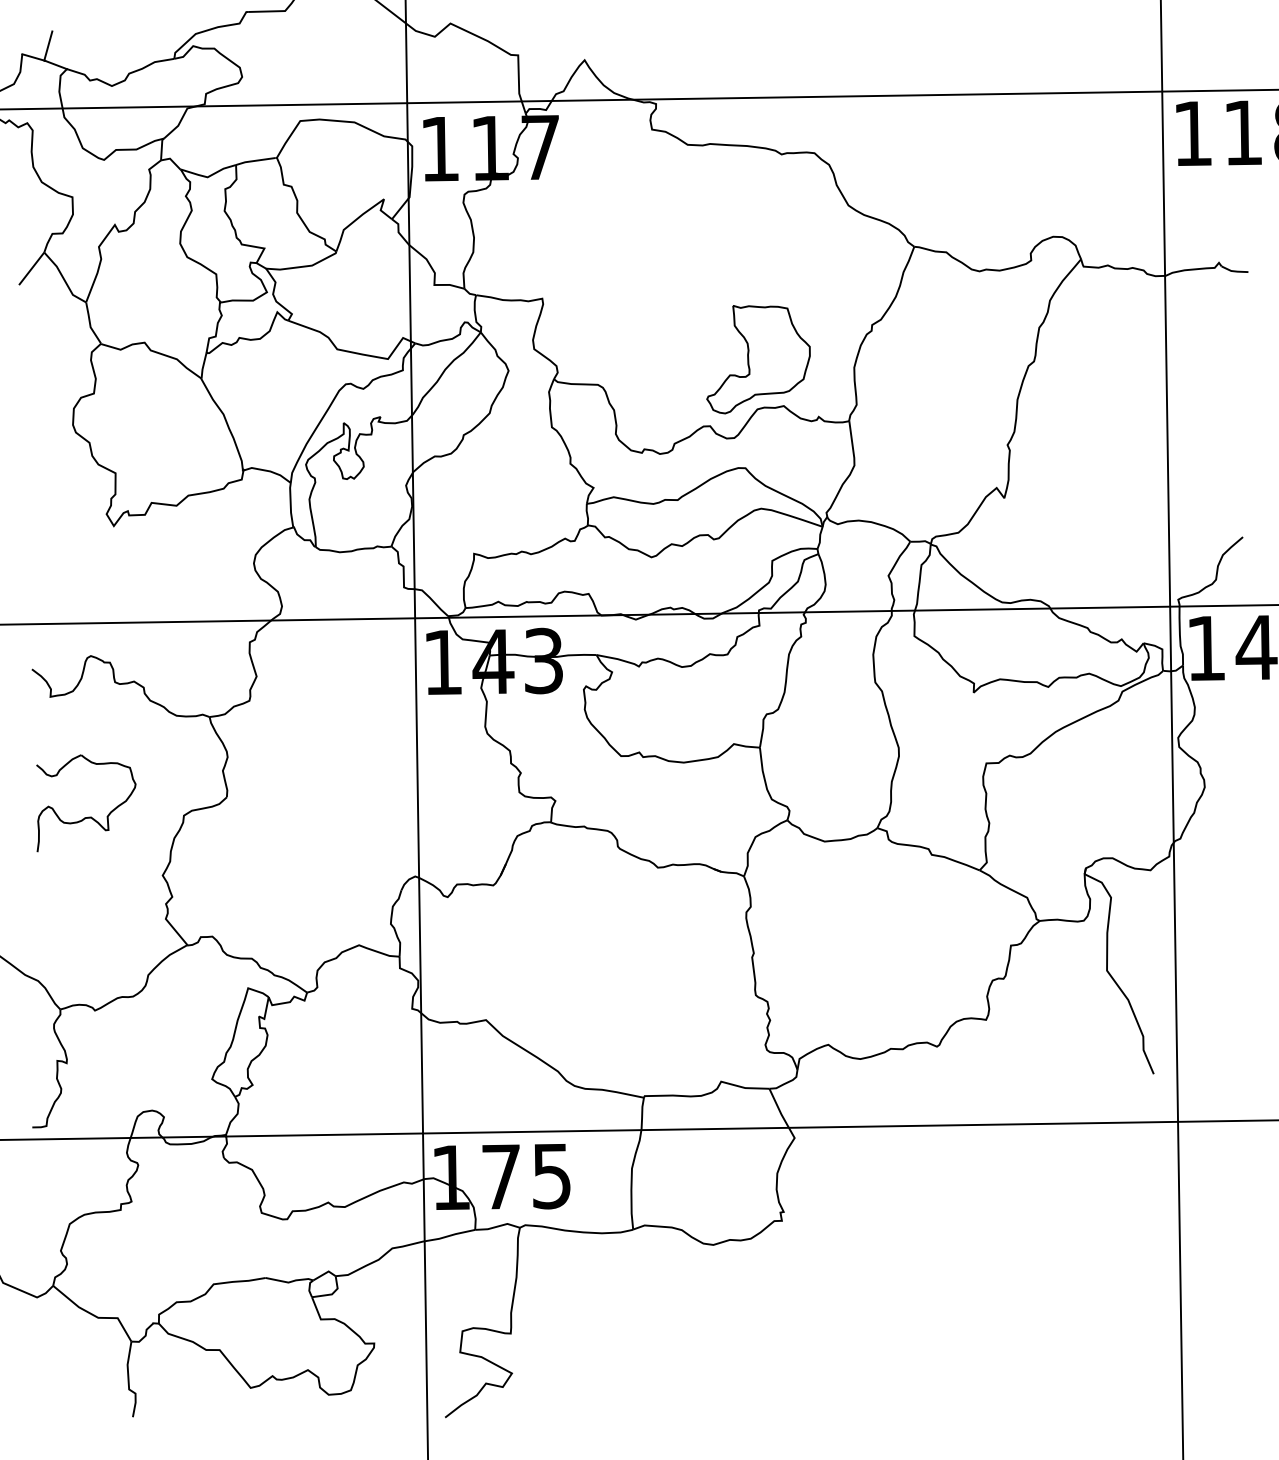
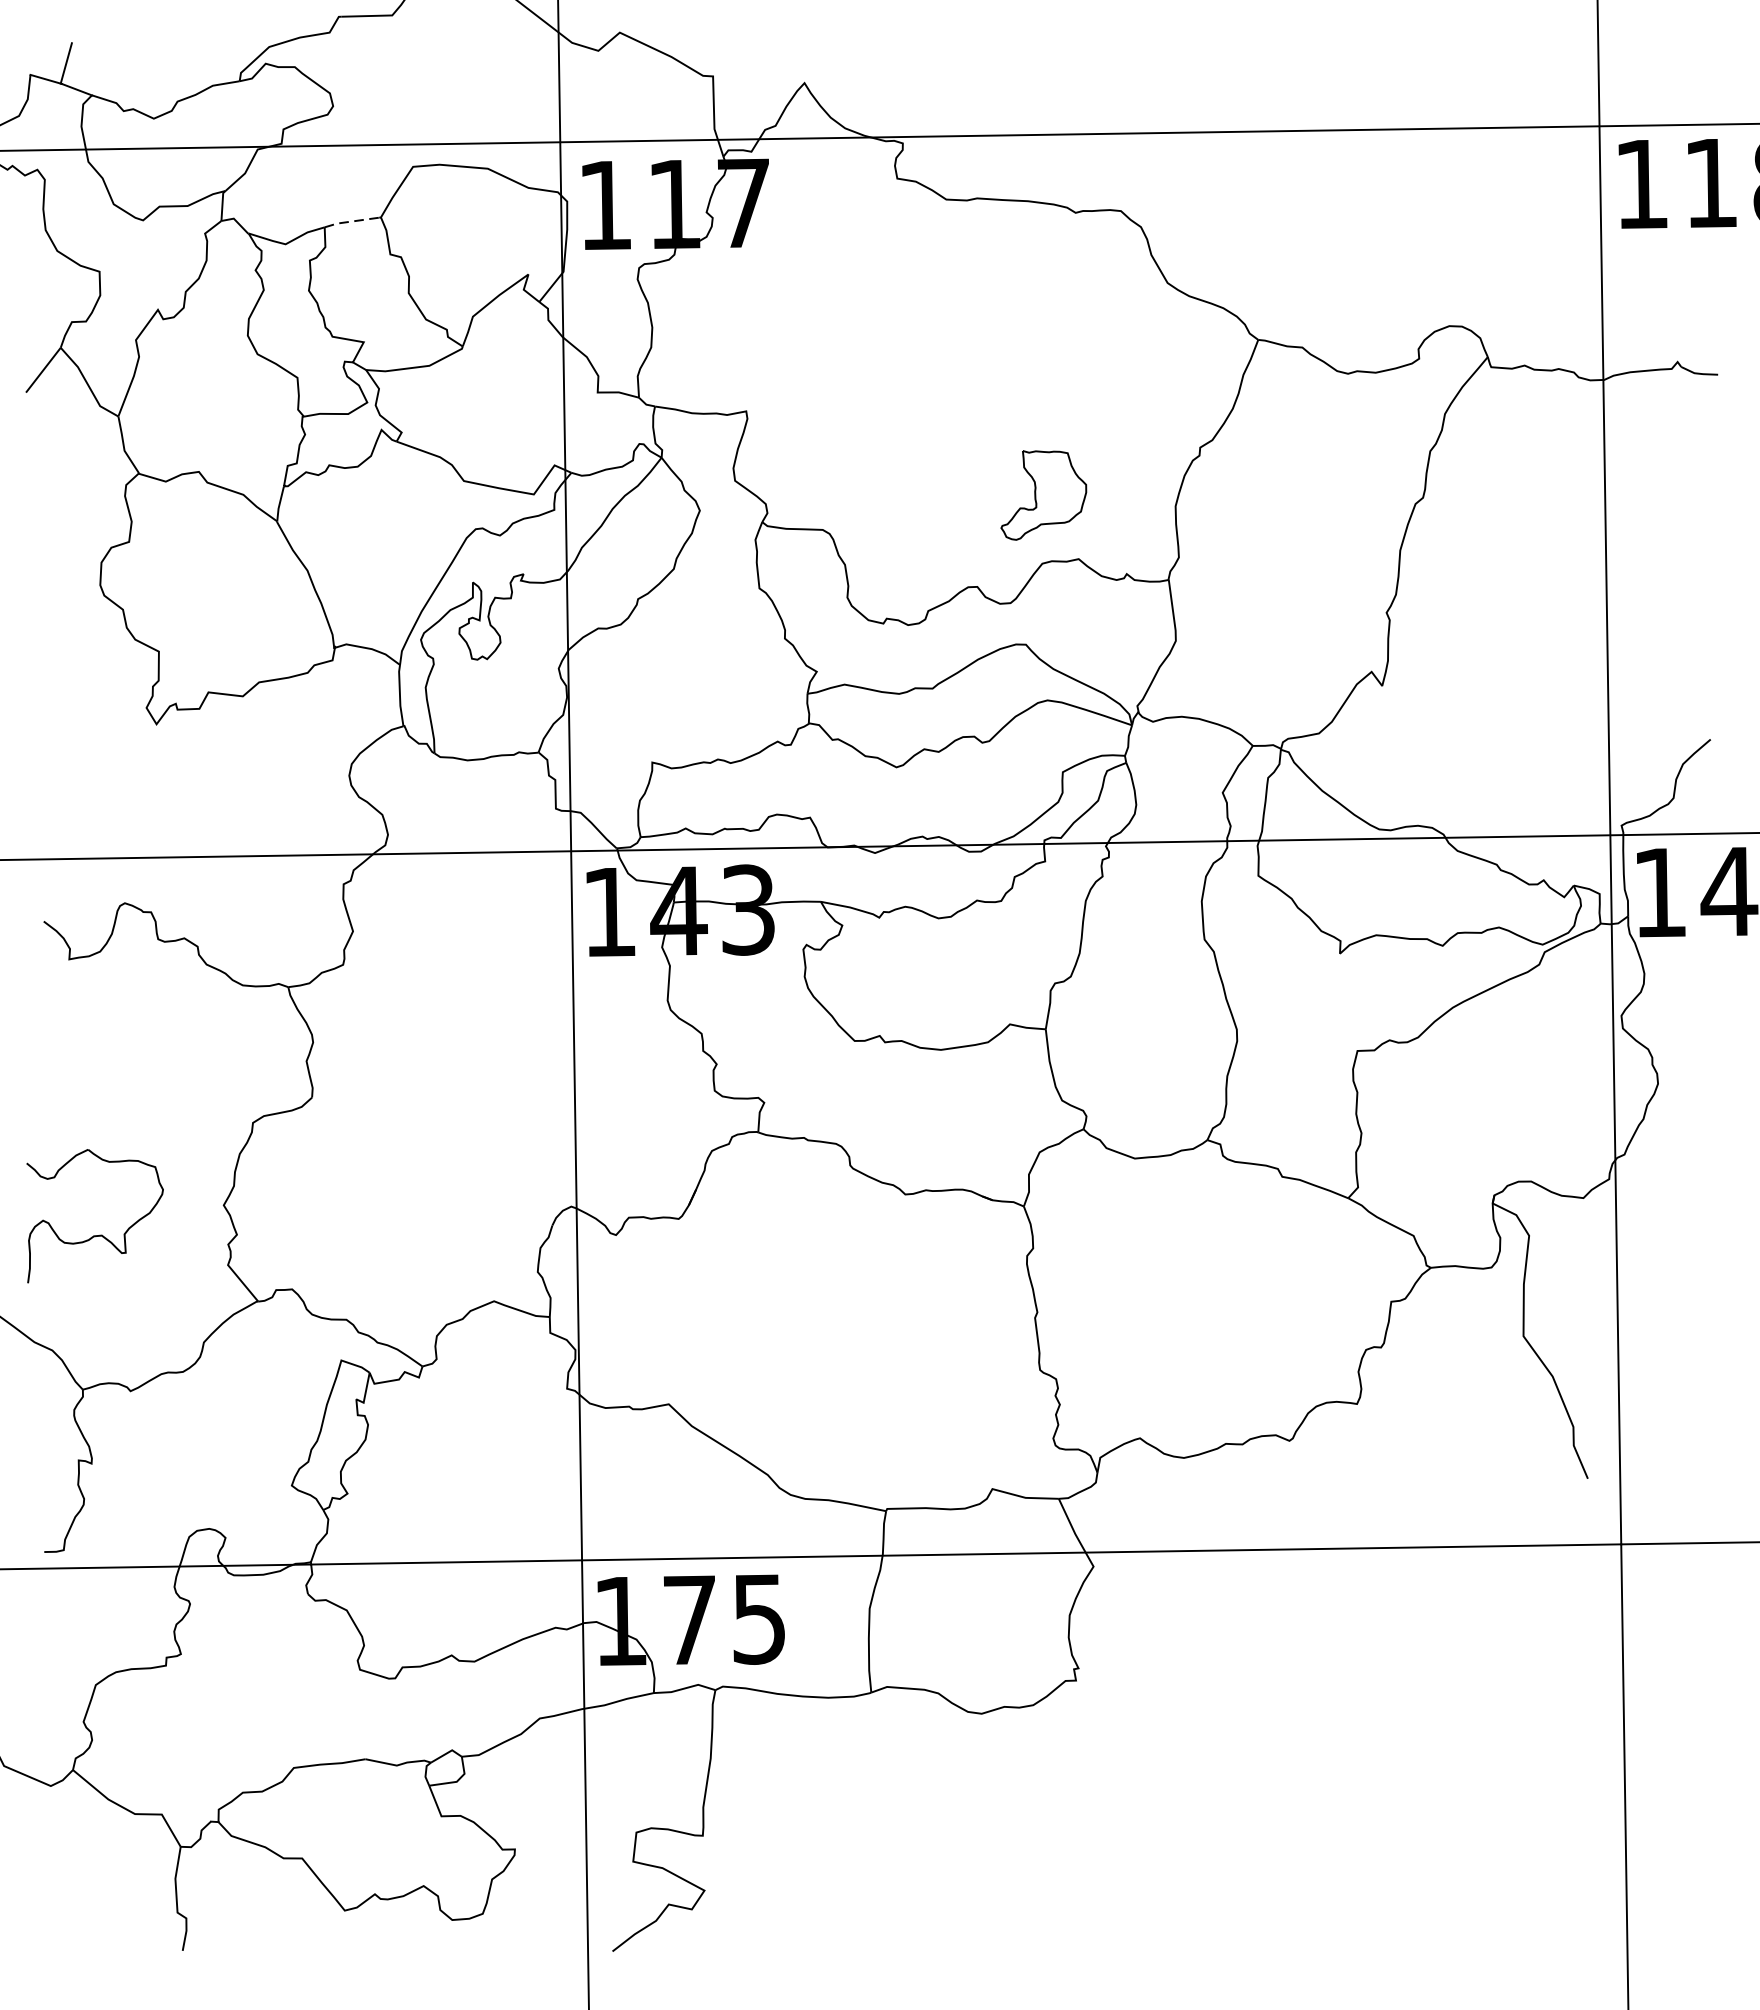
line: (254, 160) -> (350, 221), solid -> dashed
part: (758, 359) -> (1043, 495), size x0.6
part: (88, 816) -> (98, 1234), moved

